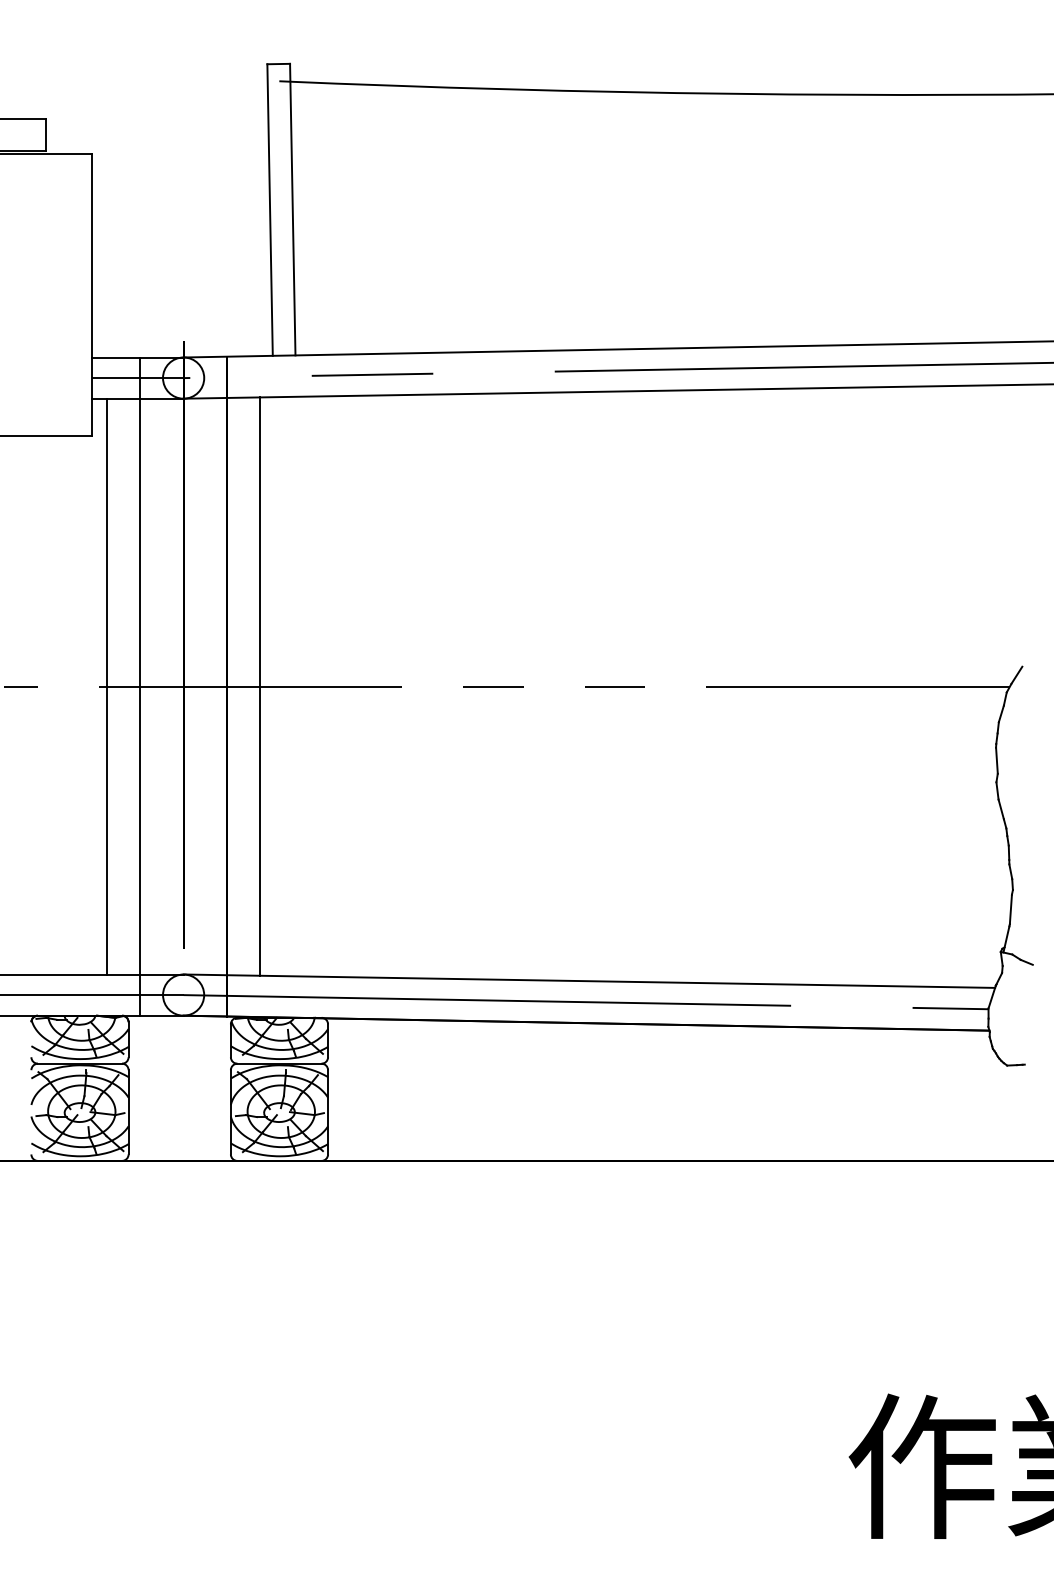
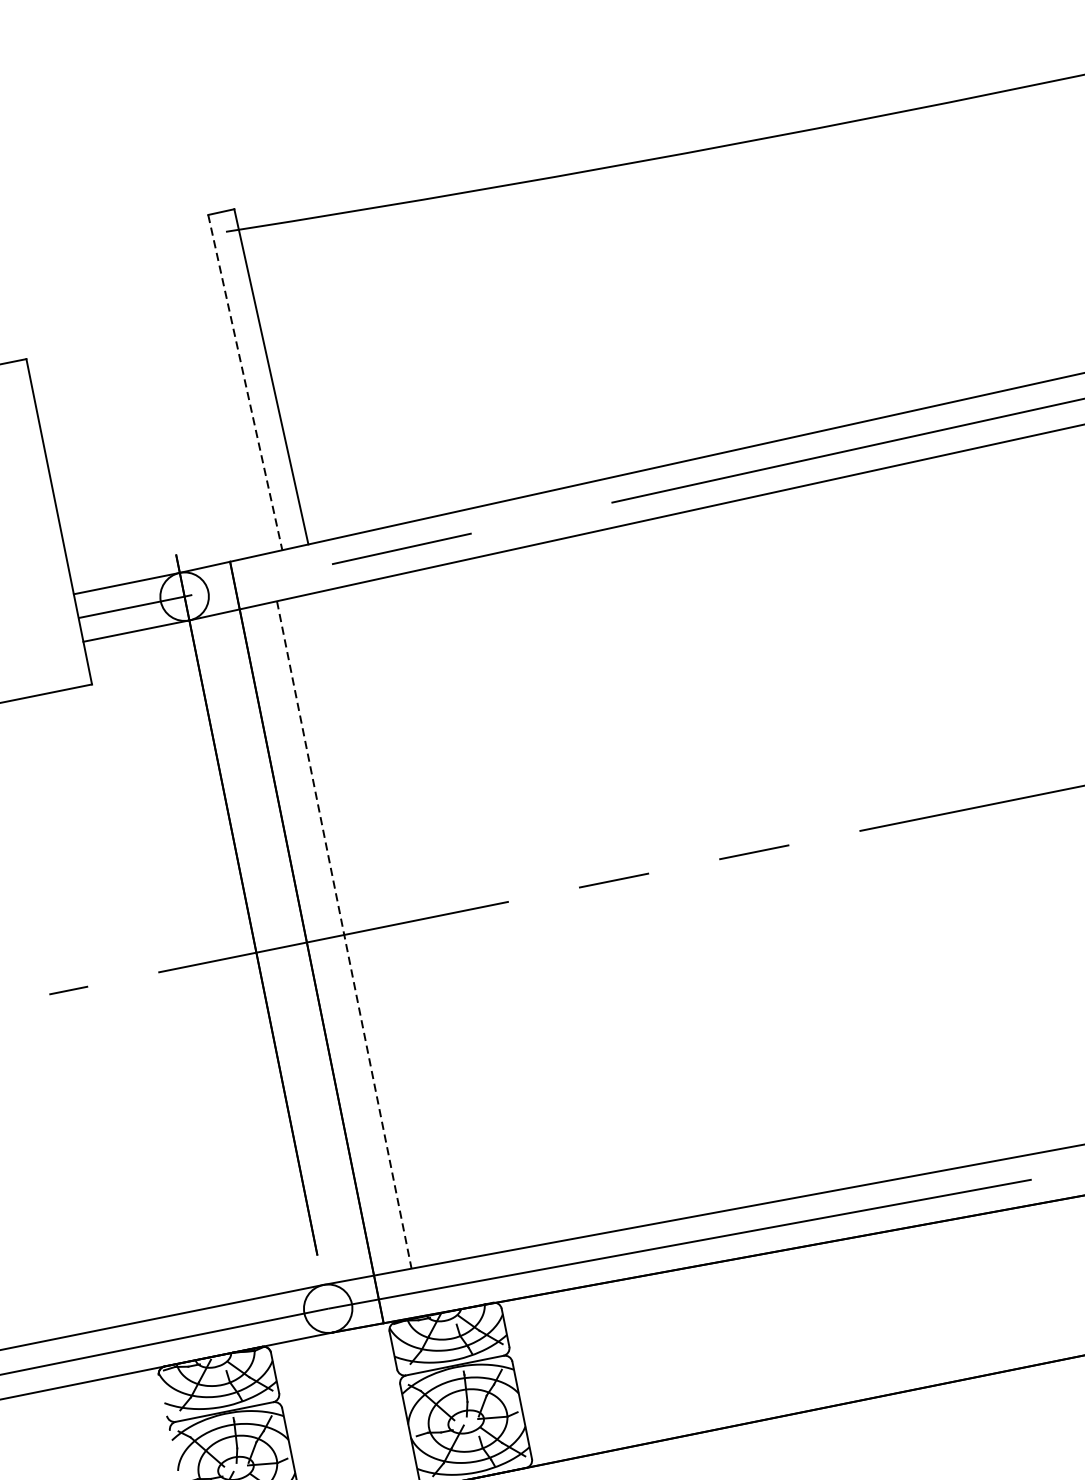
line: (270, 210) -> (245, 383), solid -> dashed
line: (107, 686) -> (168, 970), removed
line: (139, 686) -> (205, 962), removed
line: (259, 687) -> (344, 936), solid -> dashed

